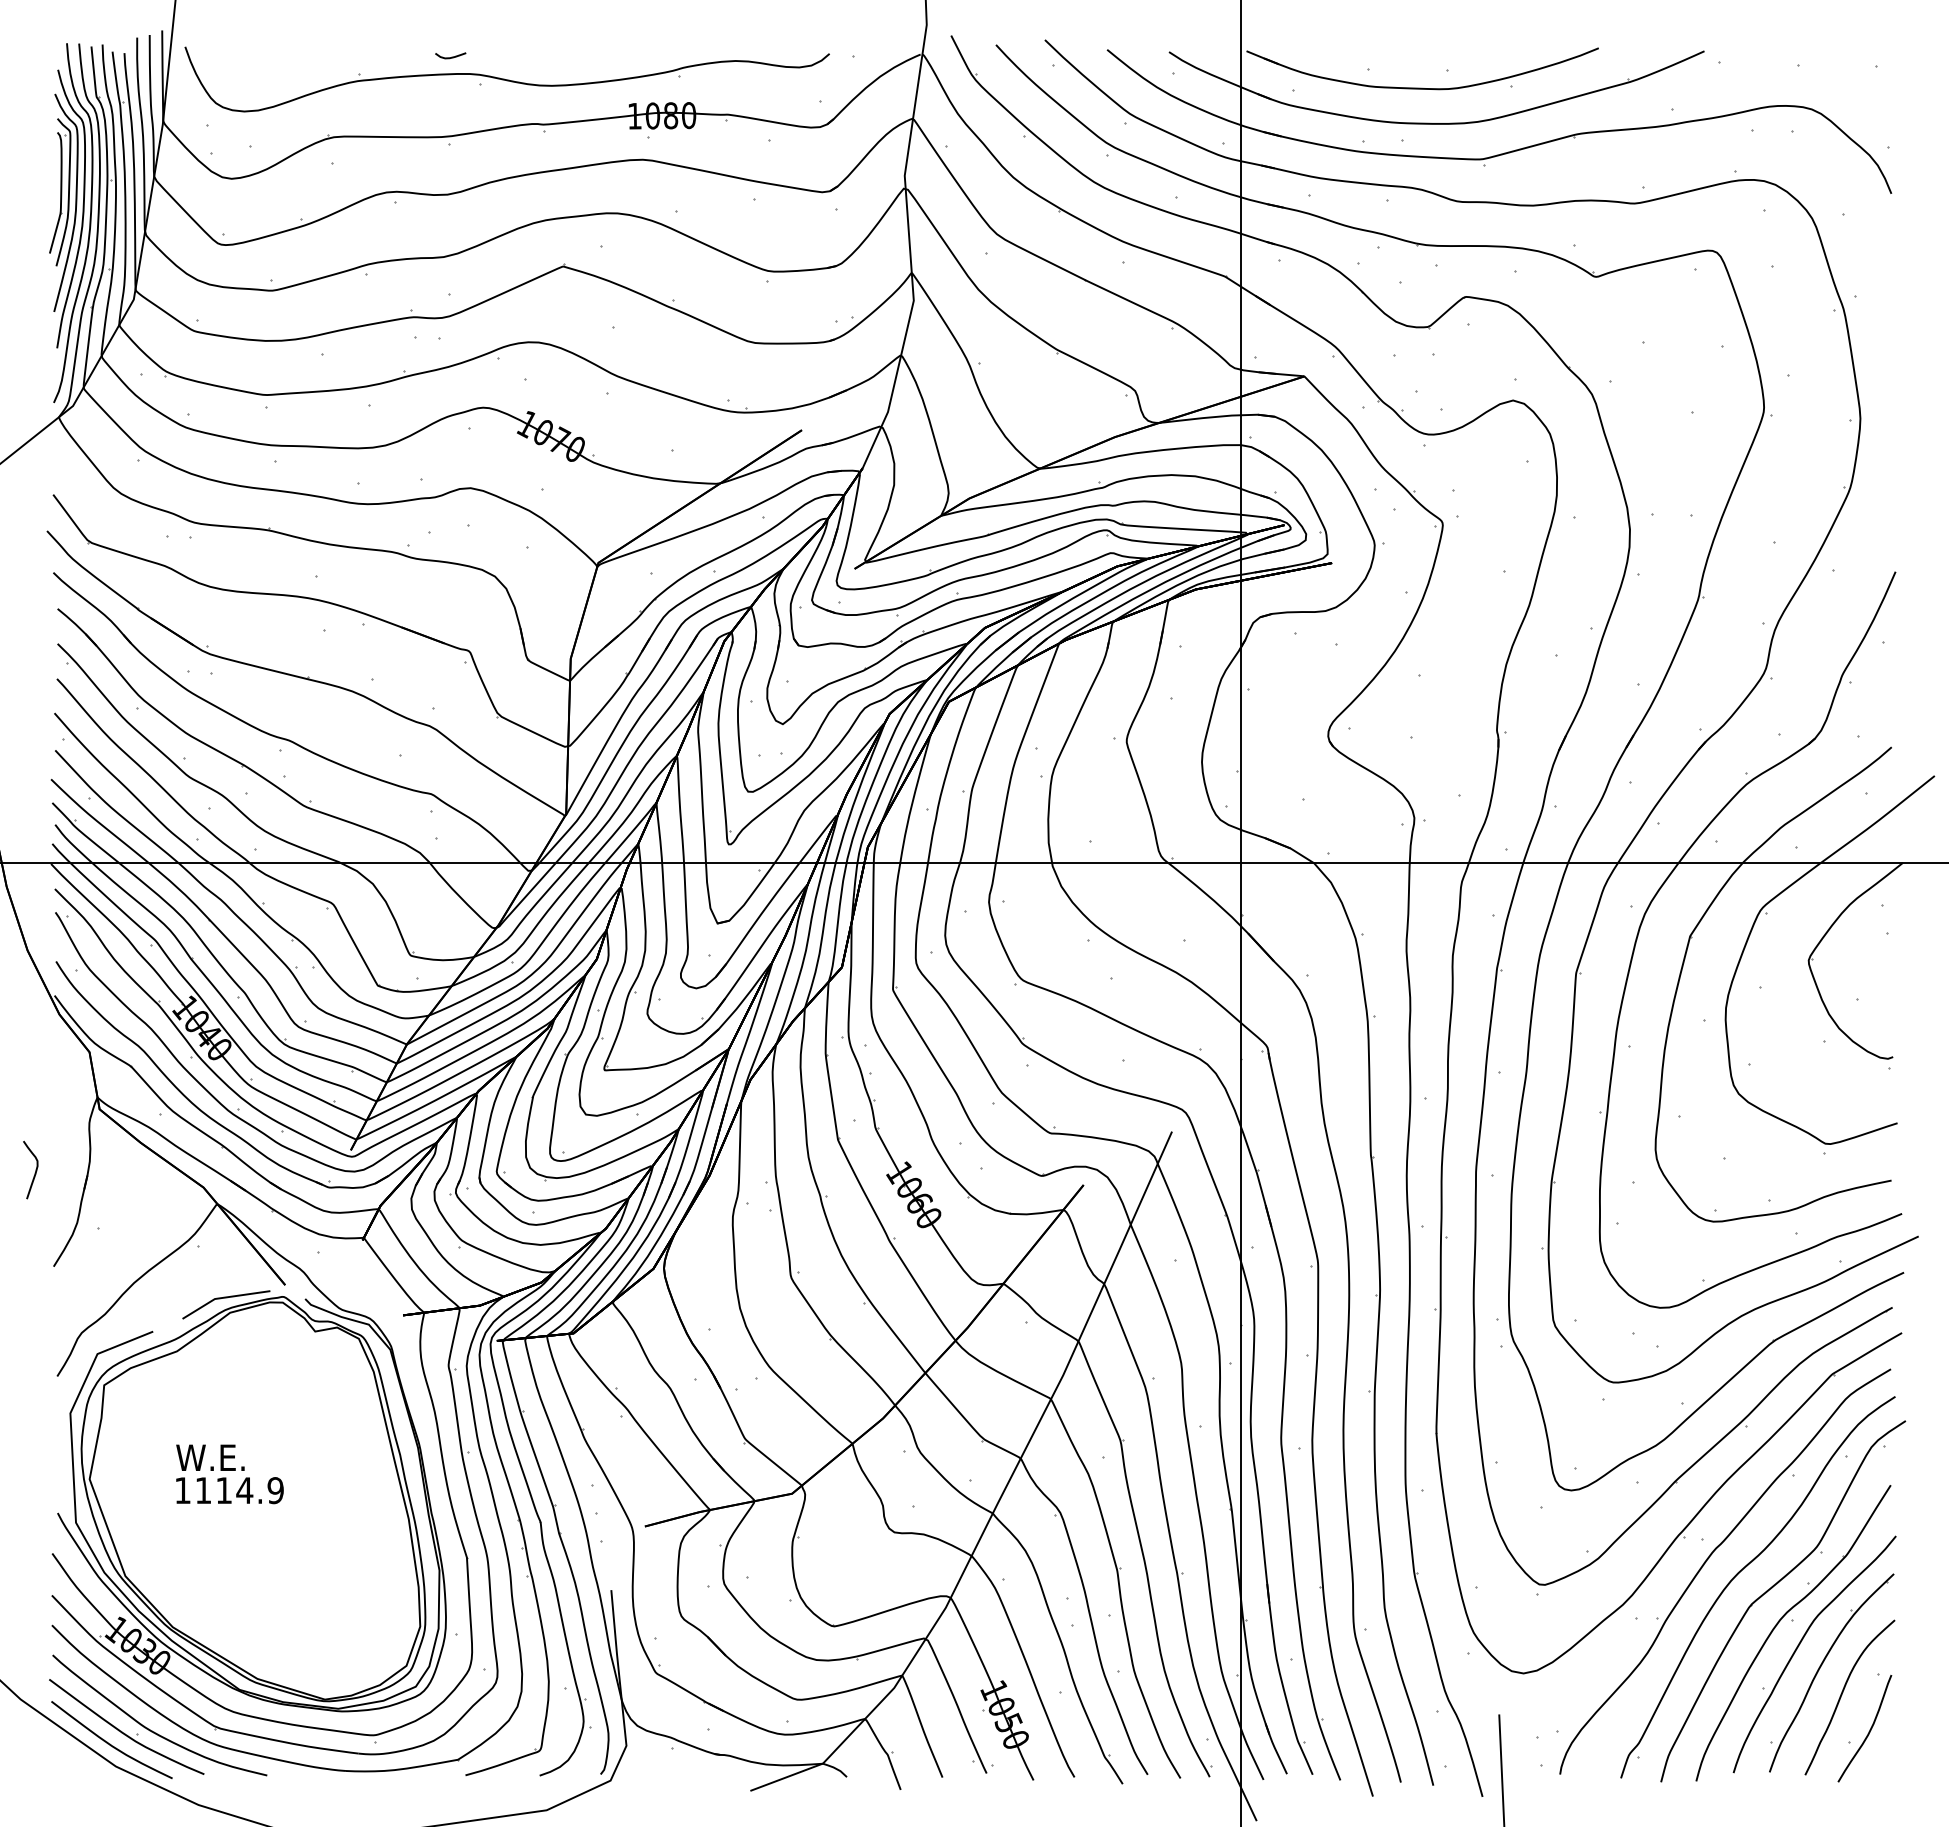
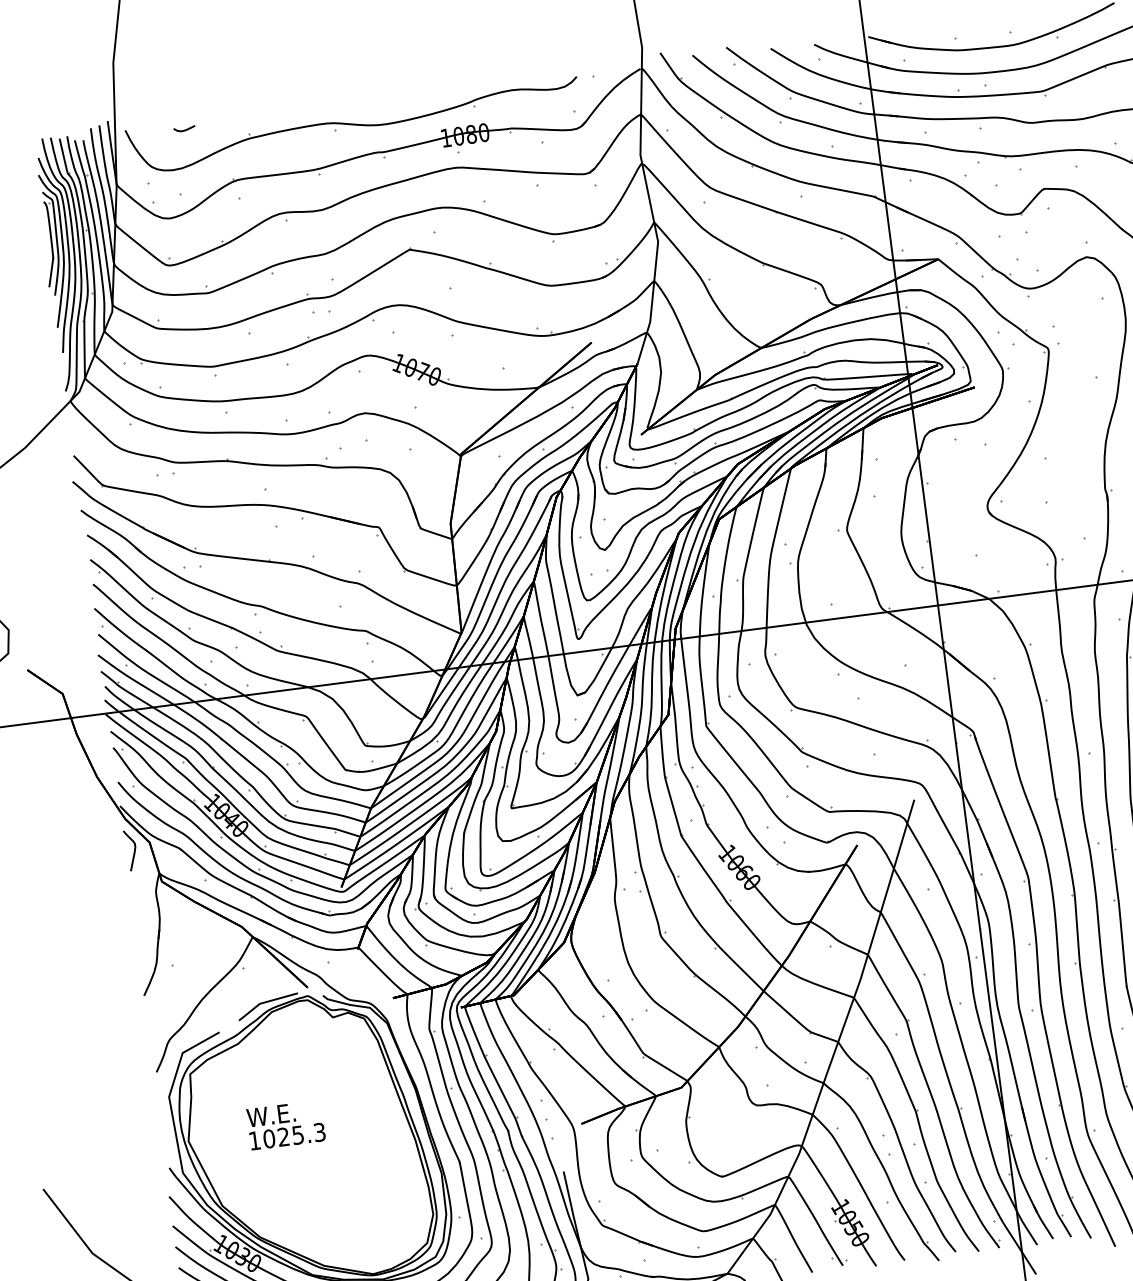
curve: (451, 56) -> (185, 129), moved
curve: (35, 1169) -> (134, 849), moved
text: (239, 1490) -> (294, 1135), 1114.9 -> 1025.3

